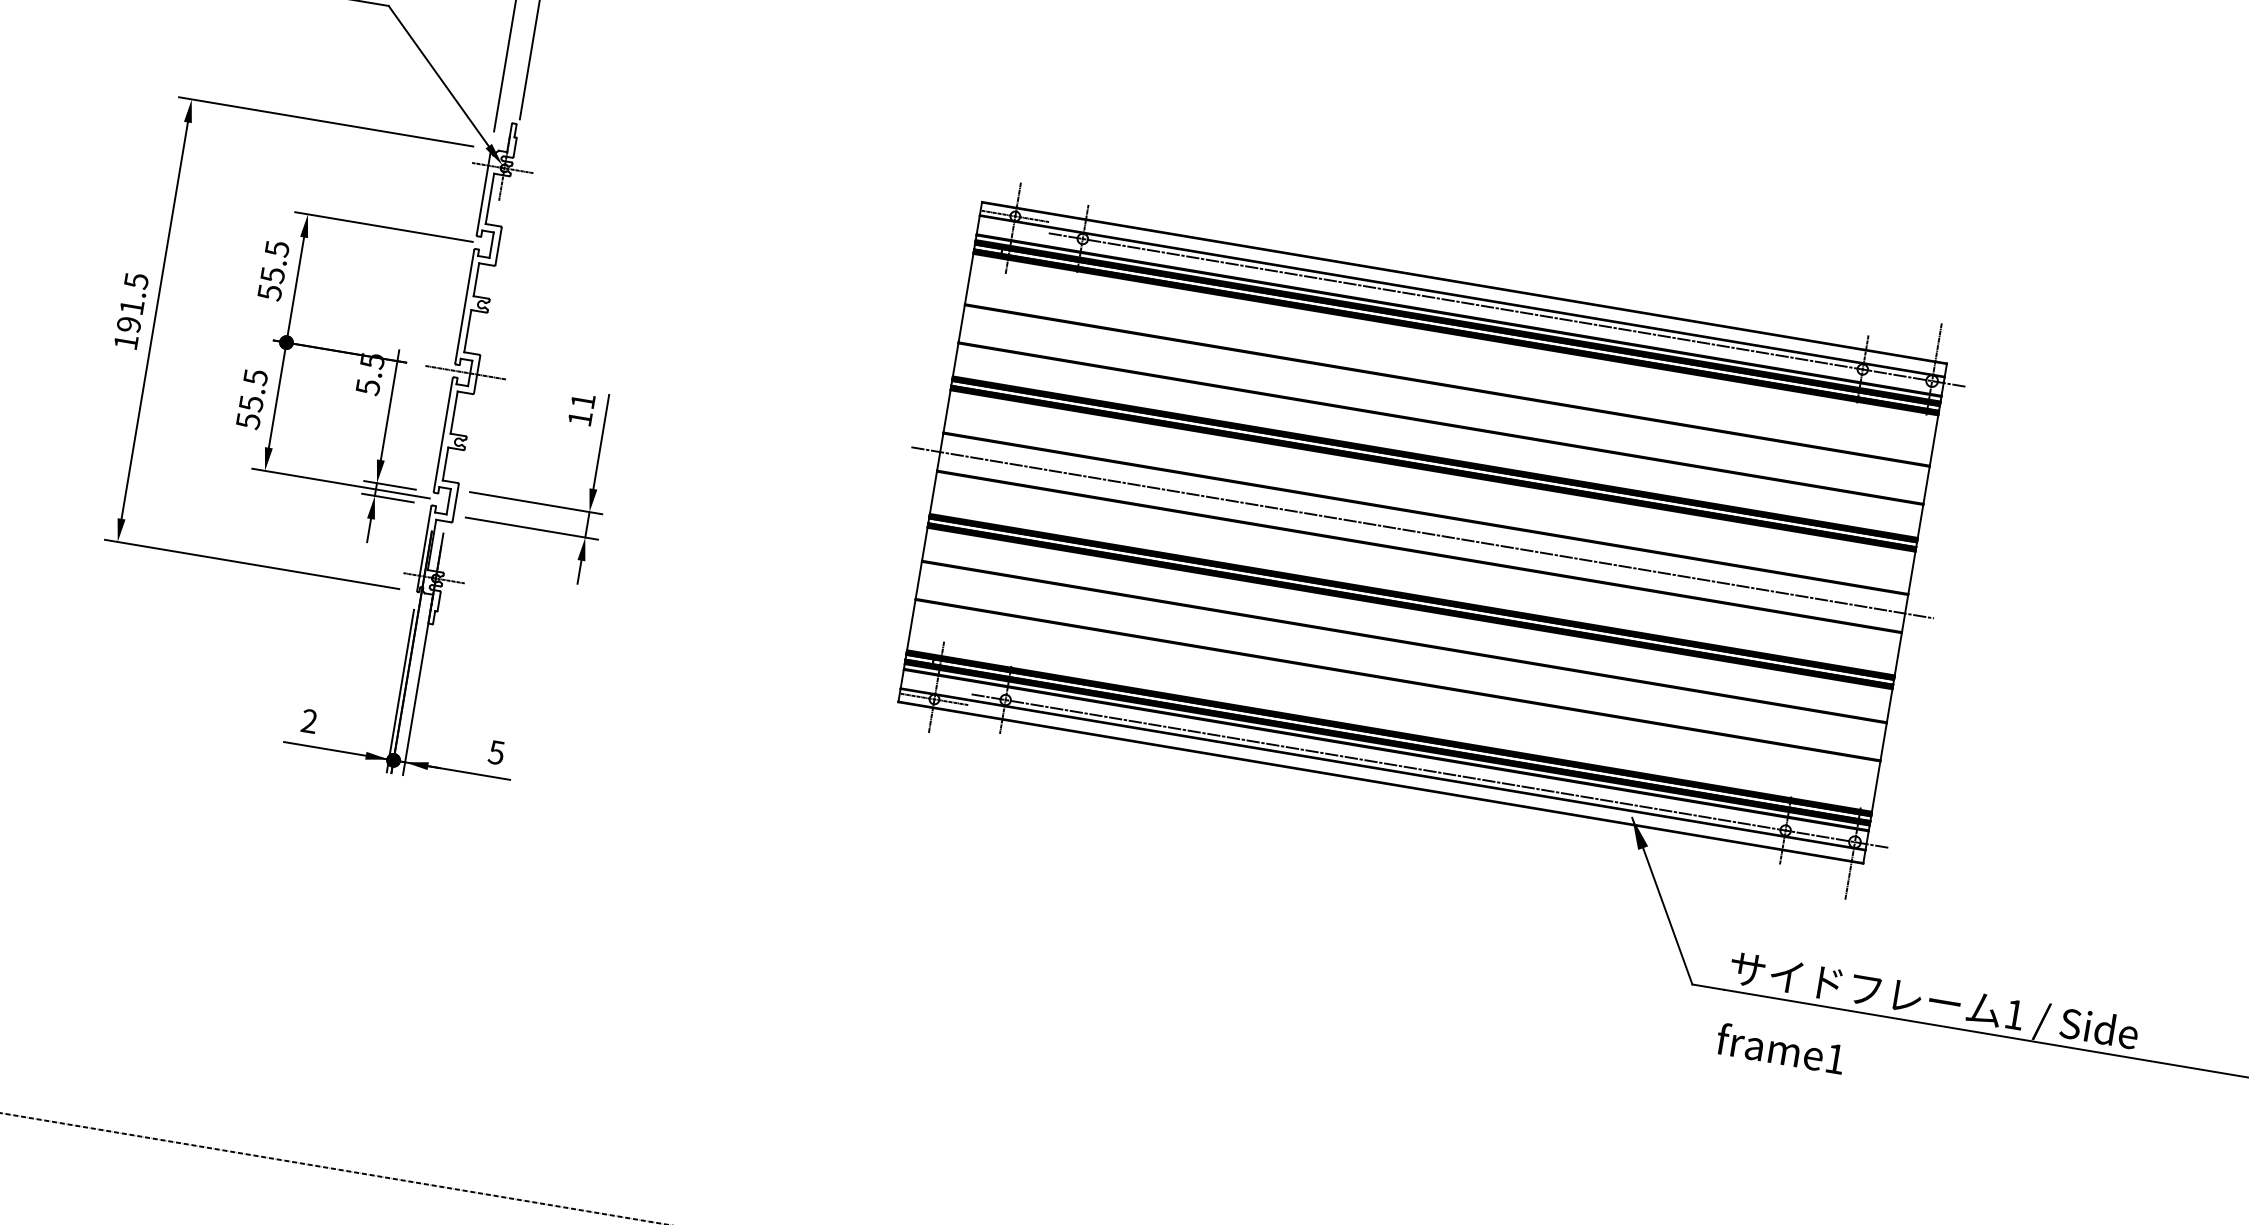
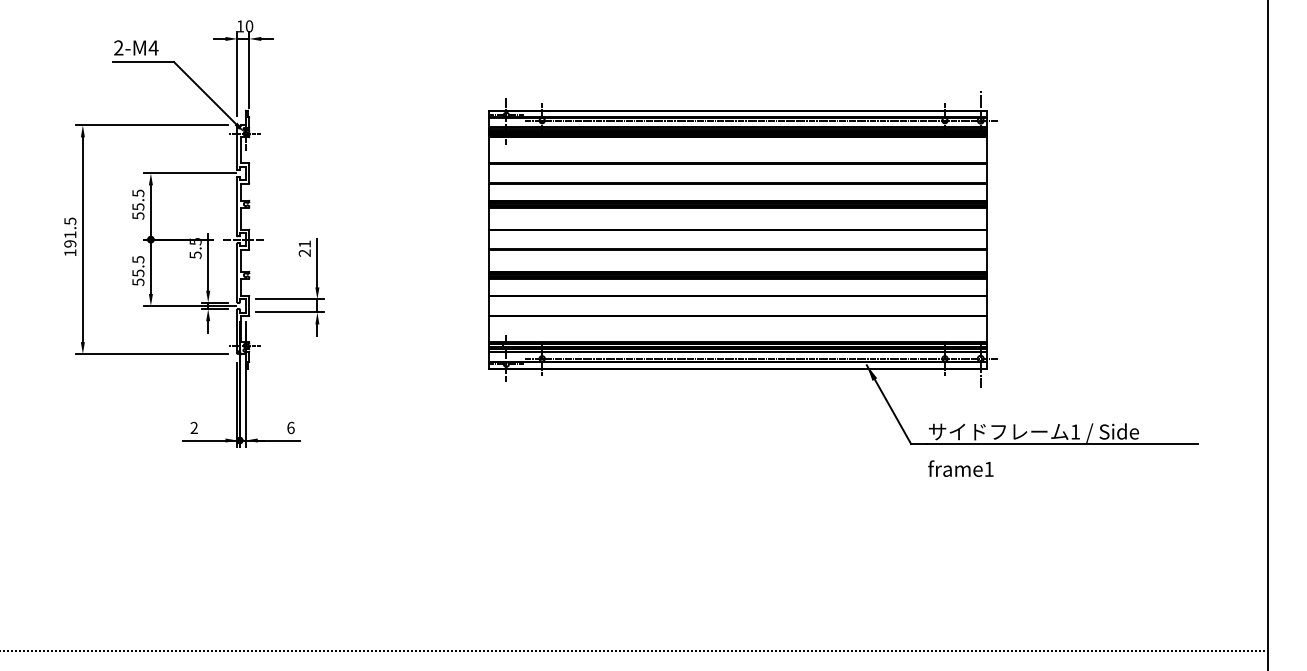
text: (579, 417) -> (304, 252), 11 -> 21
line: (1422, 532) -> (737, 239), removed
text: (495, 751) -> (290, 427), 5 -> 6

